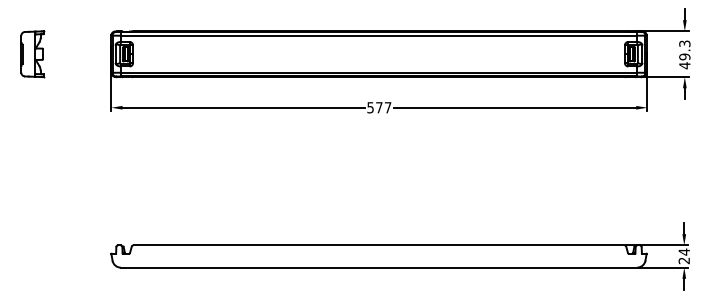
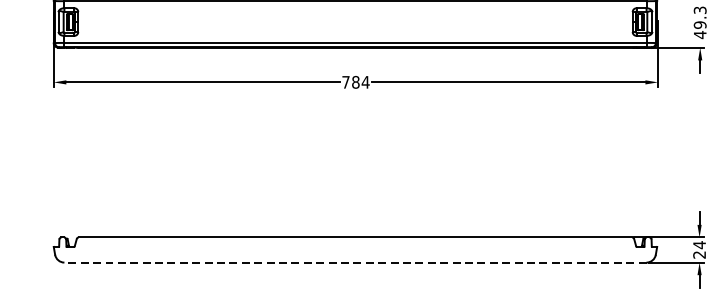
text: (379, 107) -> (356, 82), 577 -> 784
line: (378, 267) -> (354, 262), solid -> dashed

